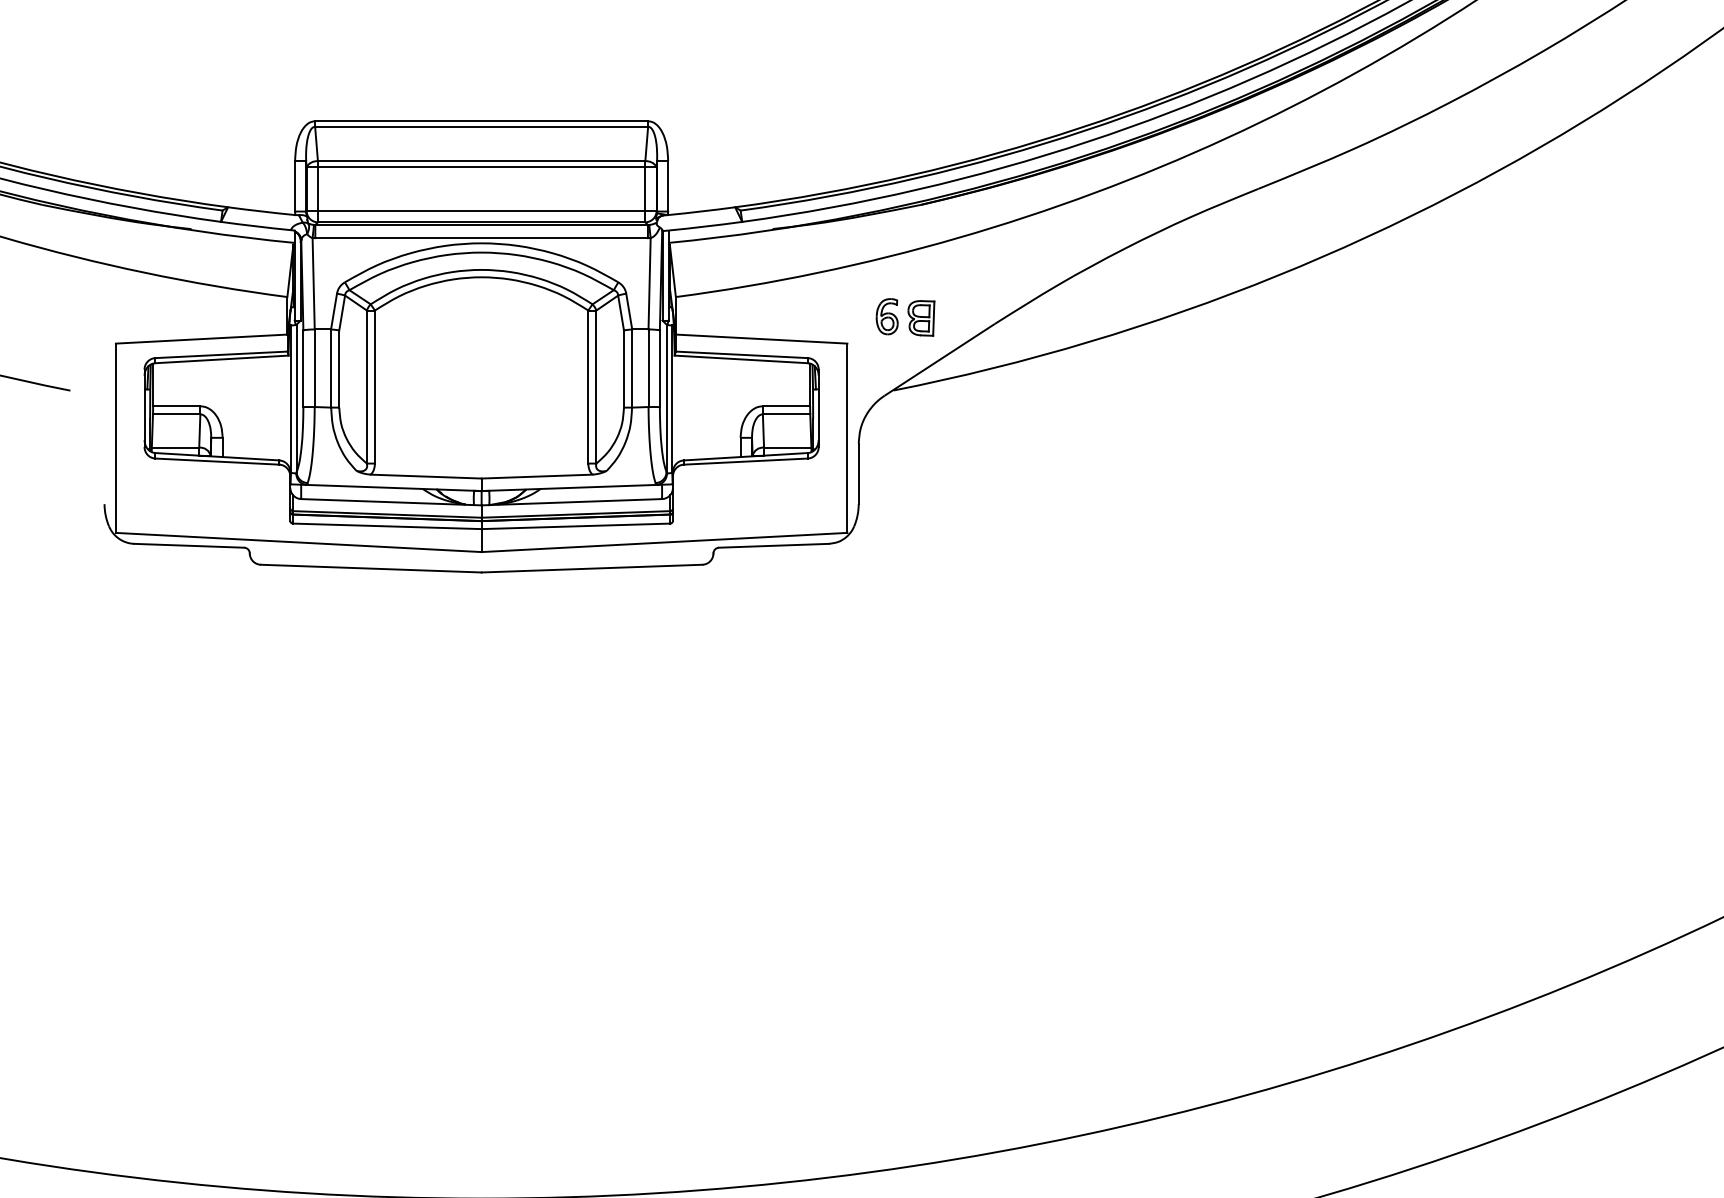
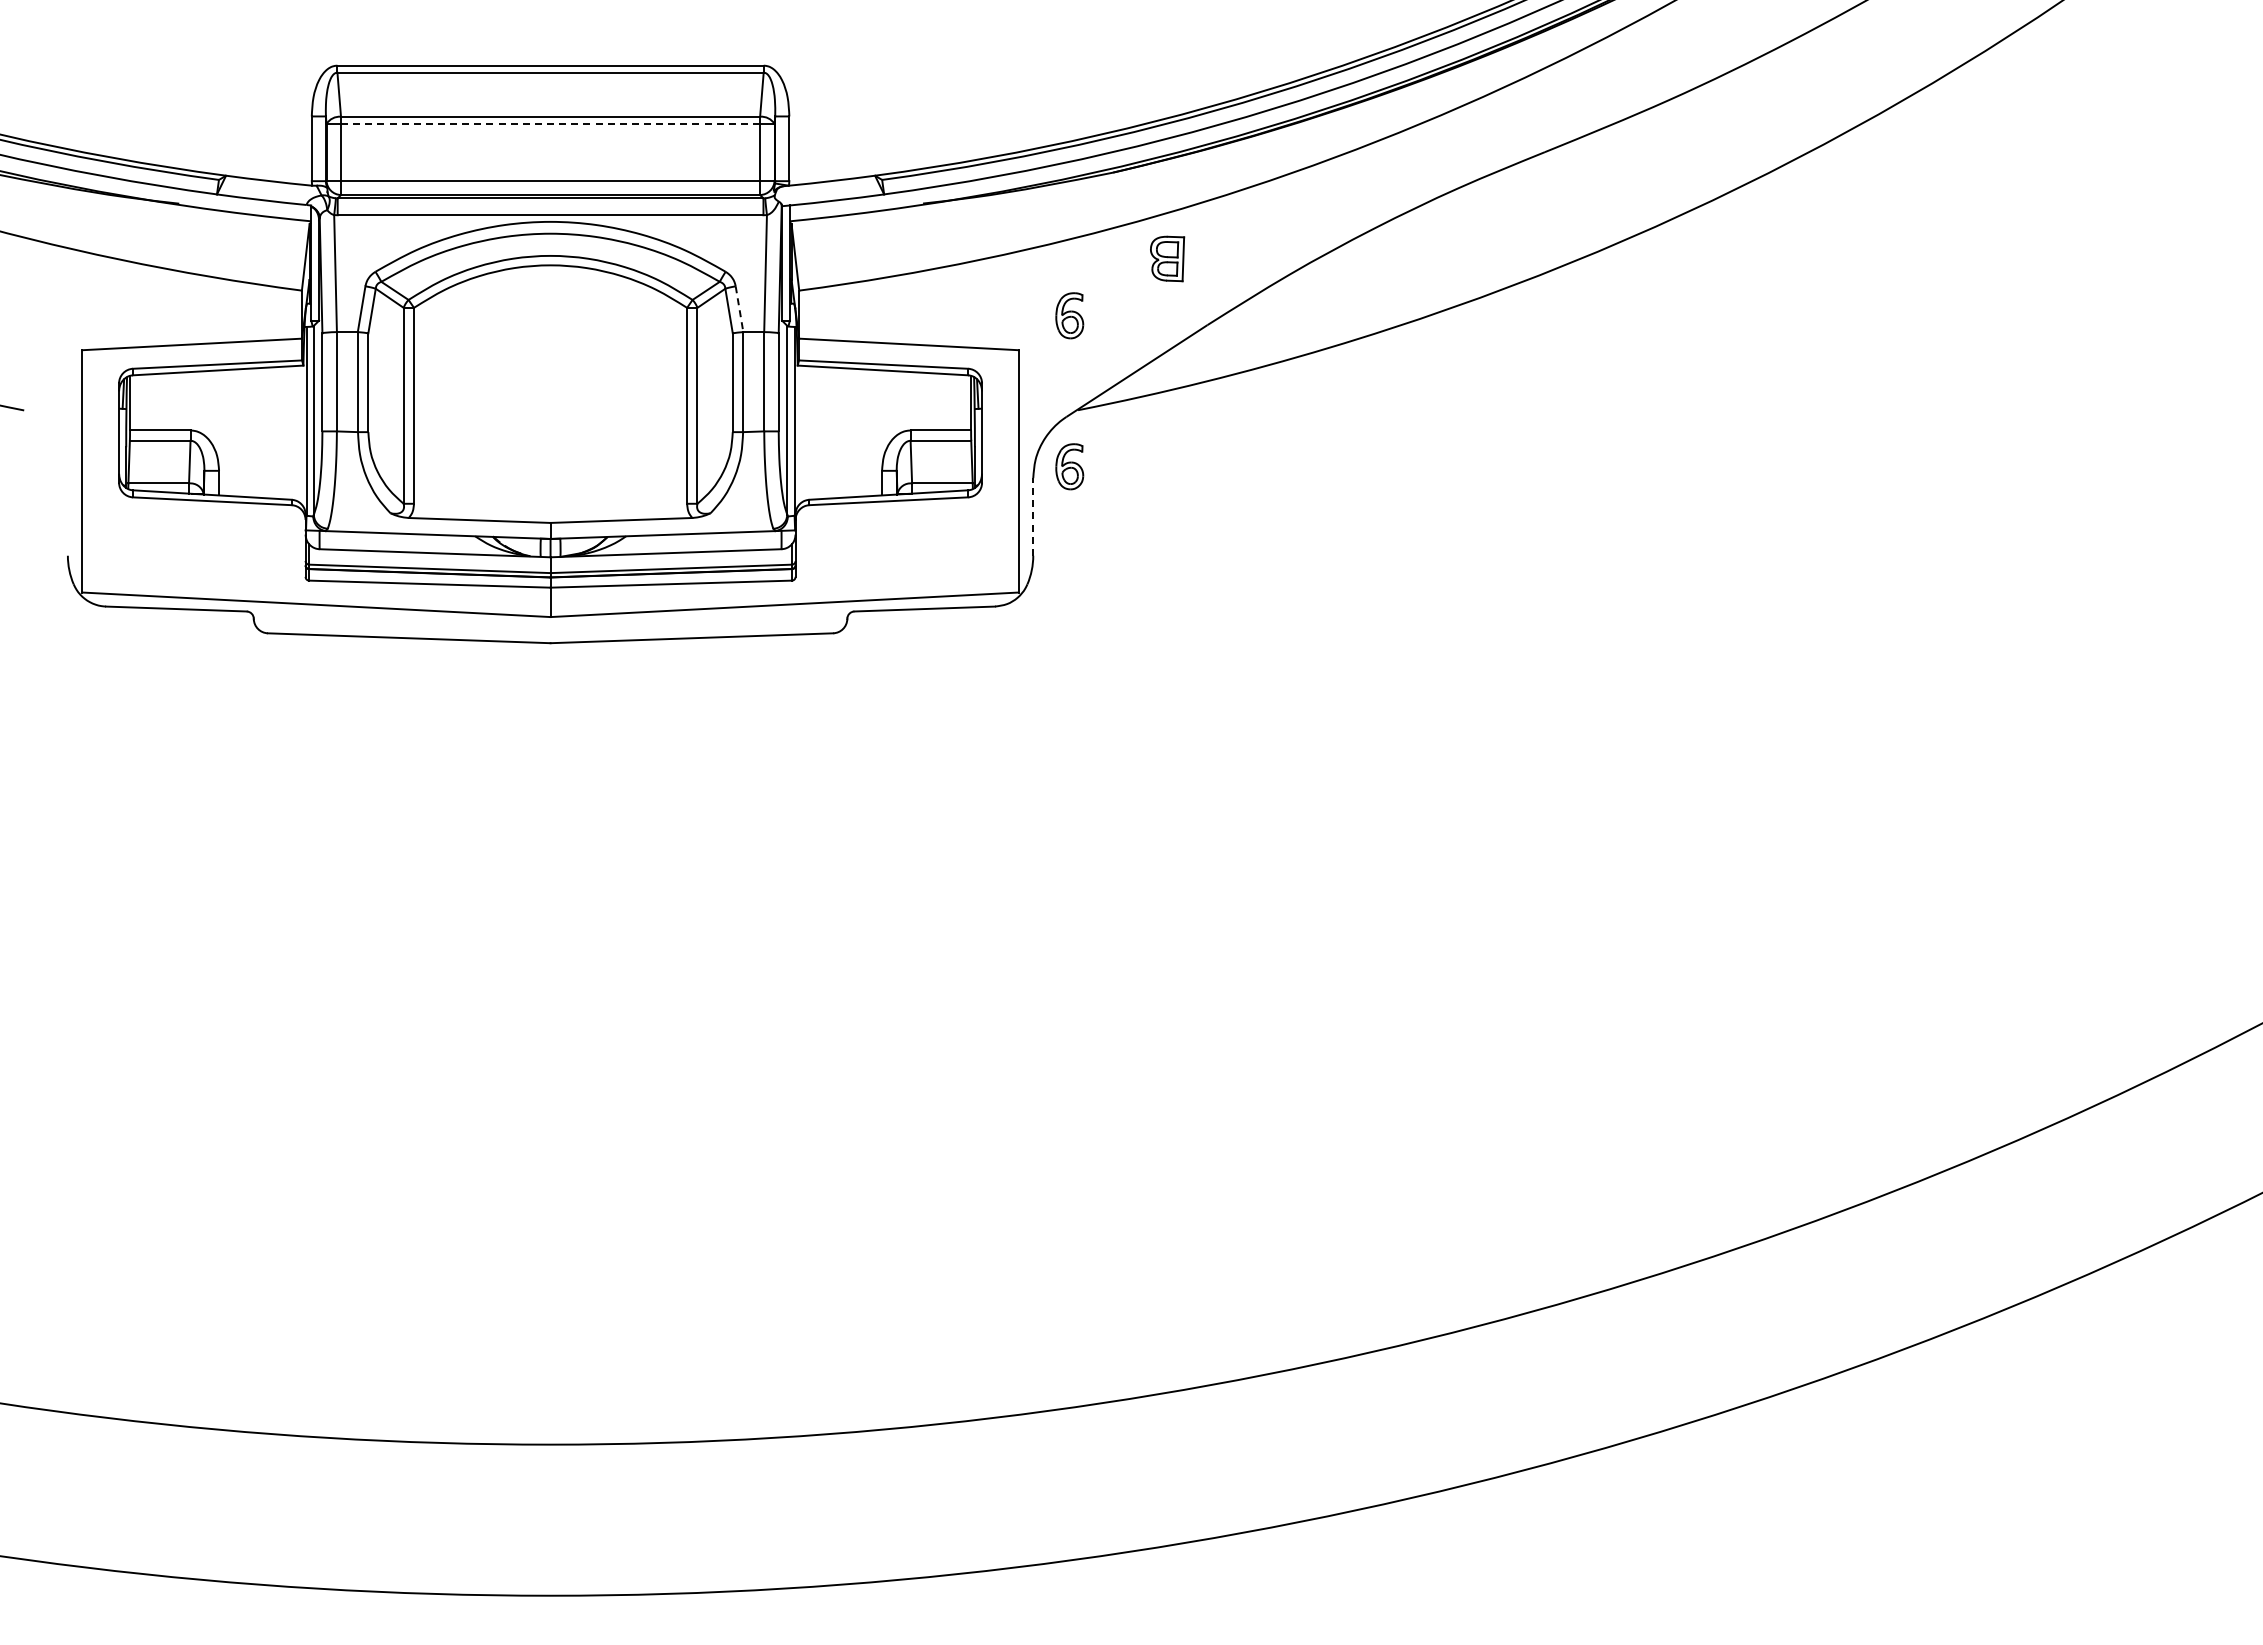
line: (481, 167) -> (550, 124), solid -> dashed
line: (629, 311) -> (739, 309), solid -> dashed
part: (921, 318) -> (1167, 258), moved
part: (887, 434) -> (1069, 466), added
line: (858, 473) -> (1033, 516), solid -> dashed

